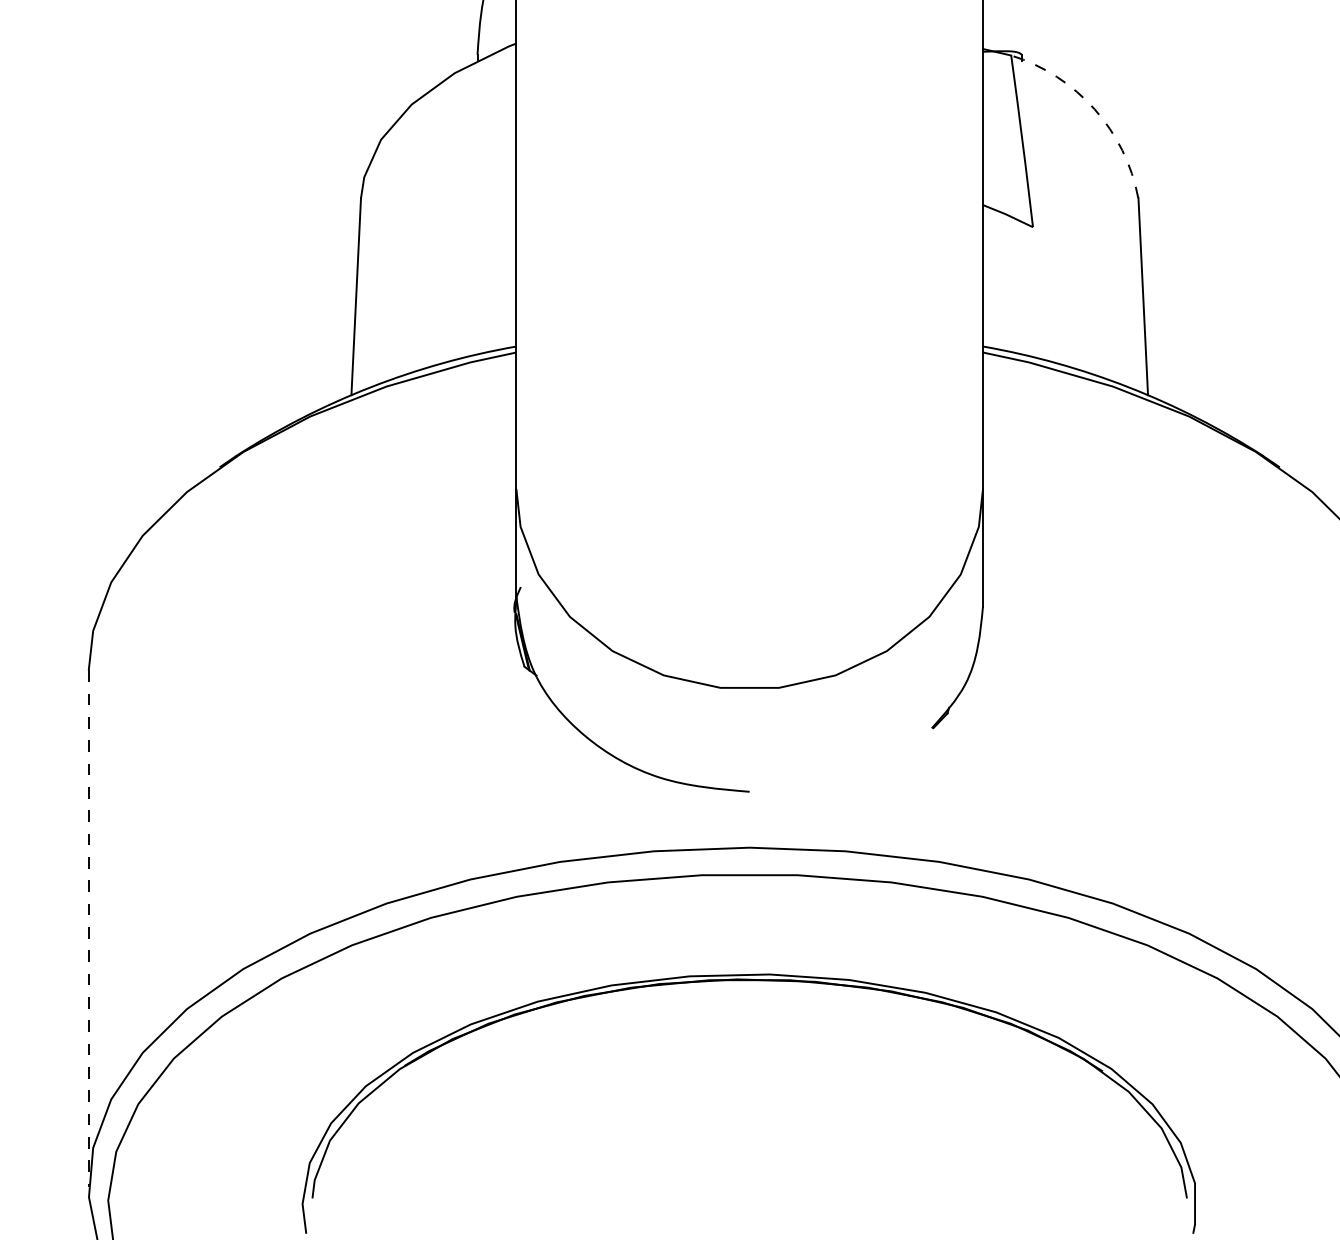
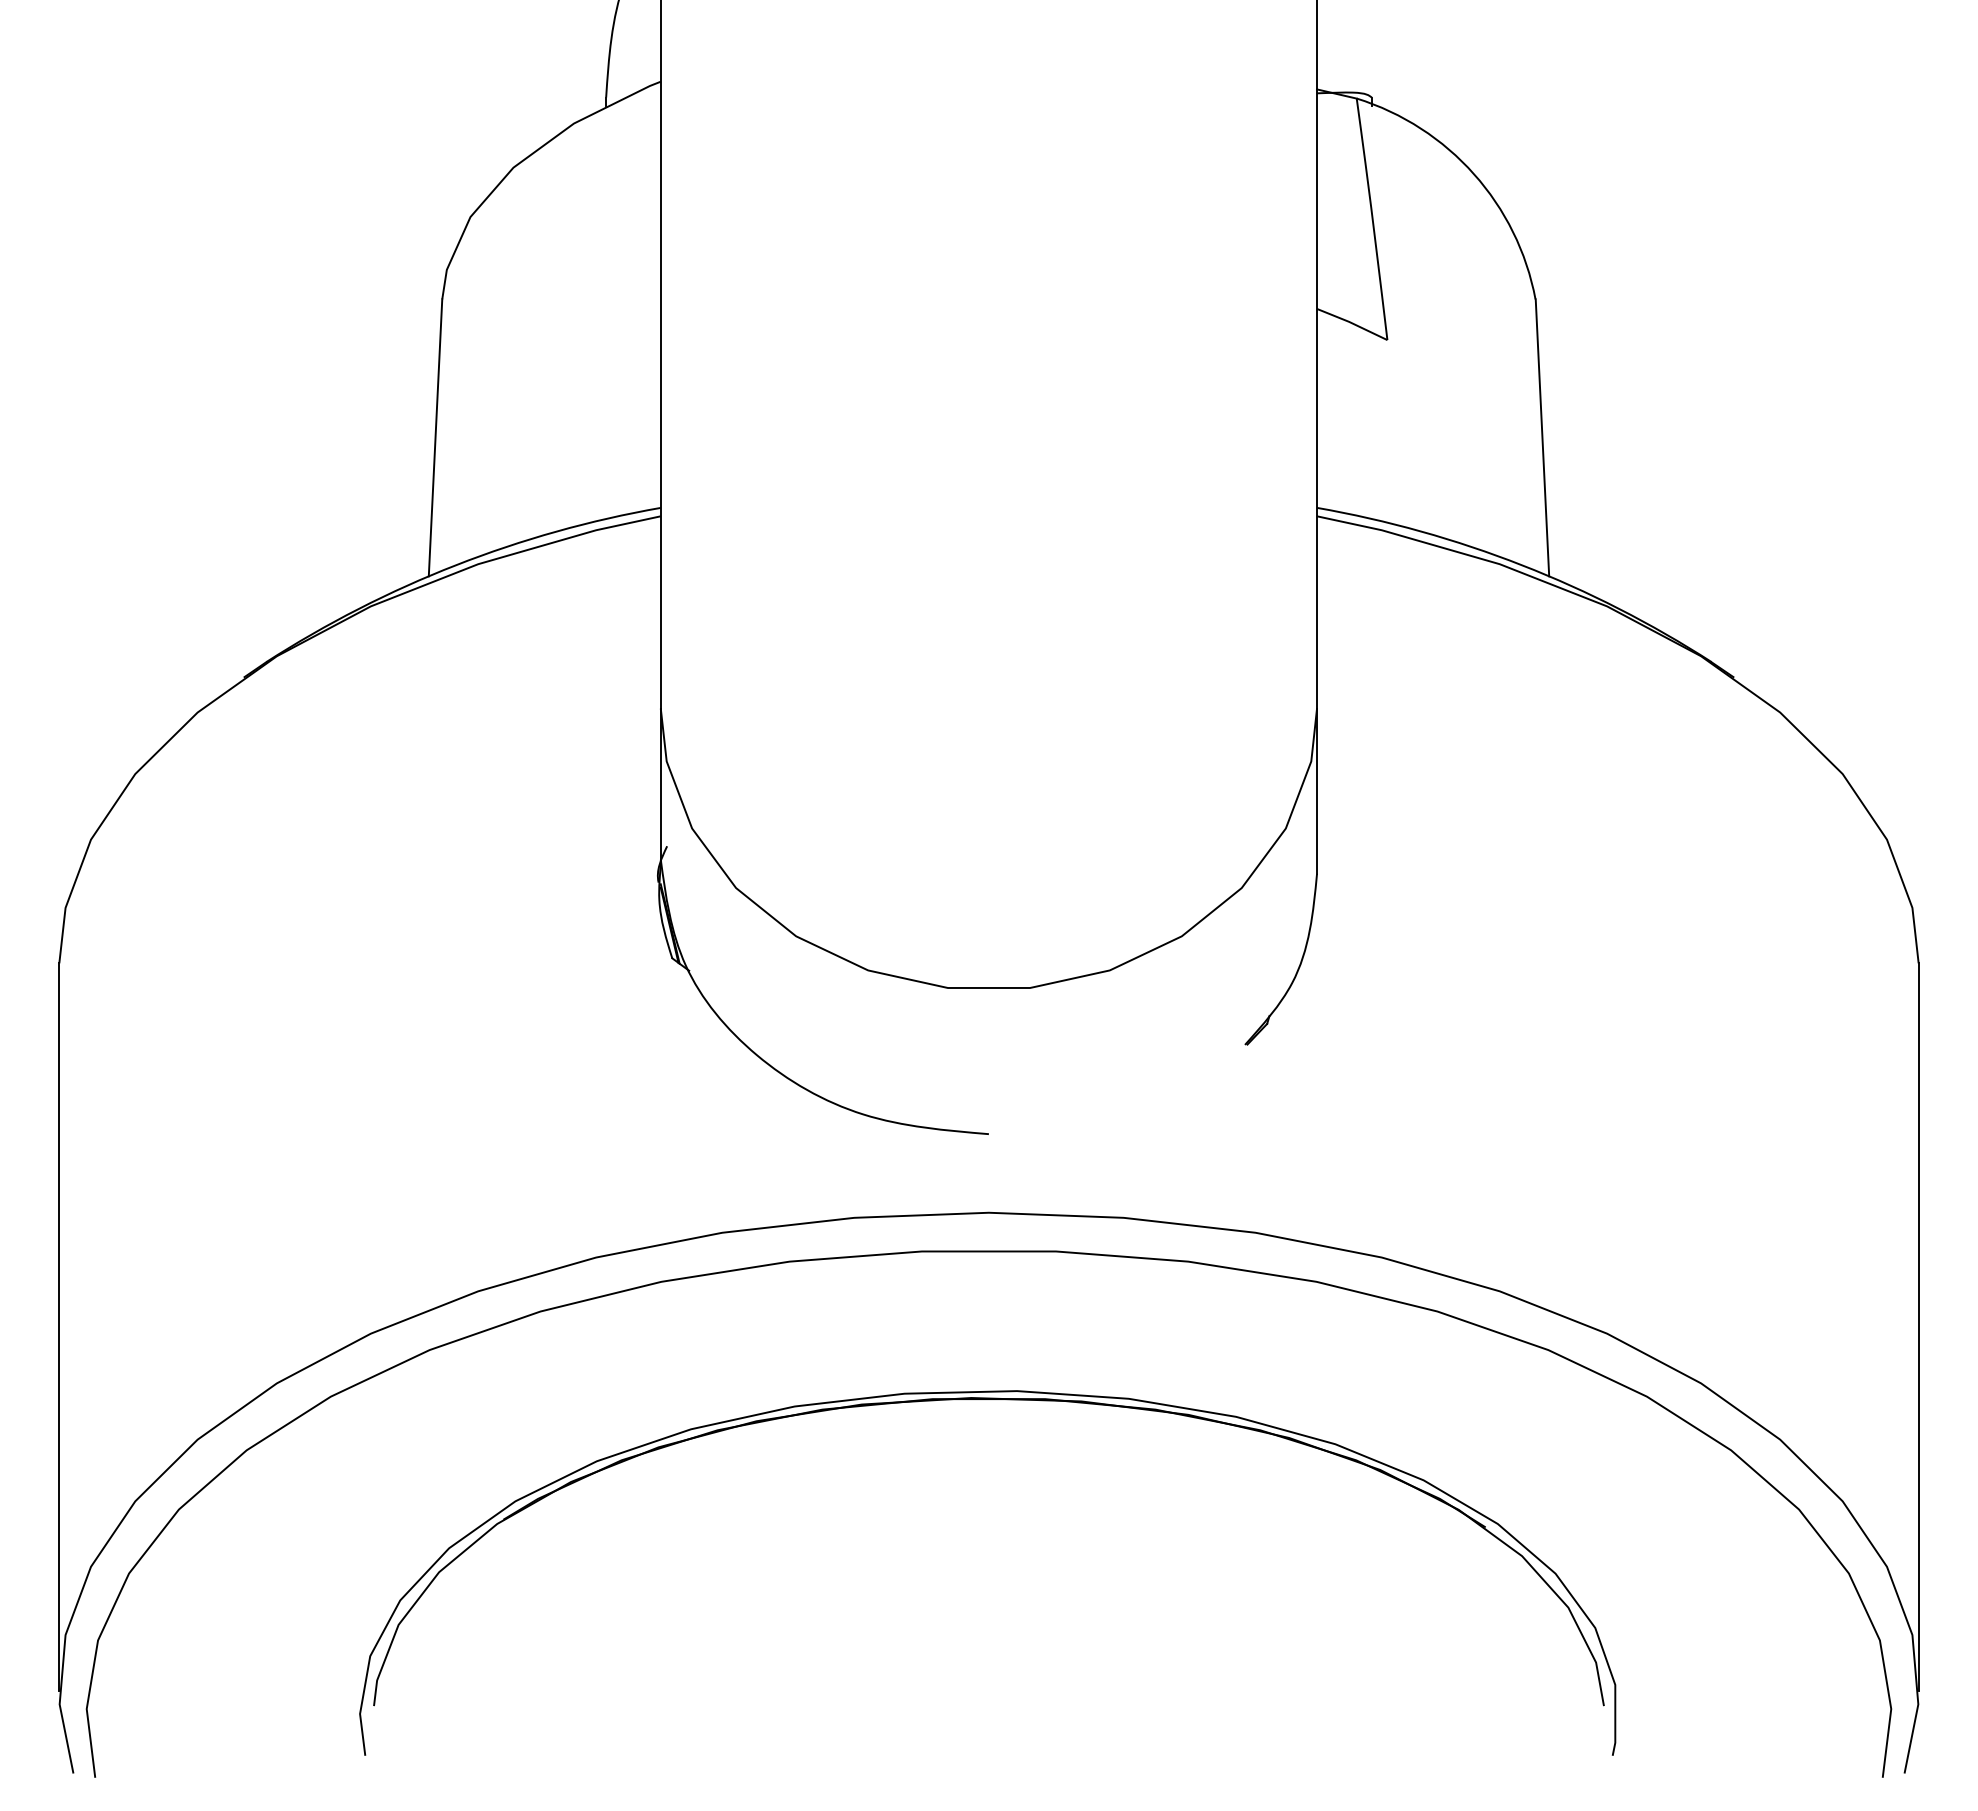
arc: (1094, 109) -> (1474, 174), dashed -> solid
line: (88, 928) -> (59, 1326), dashed -> solid

